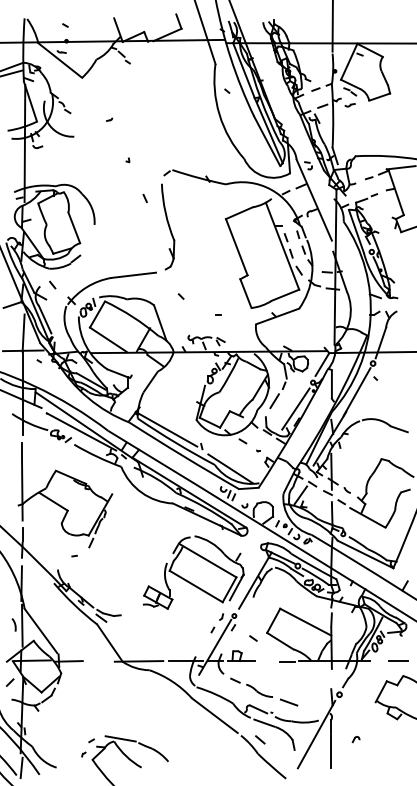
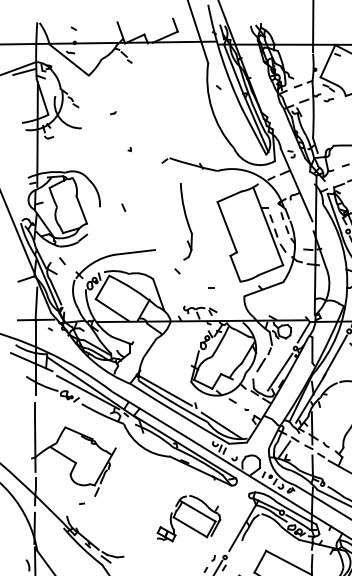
line: (144, 198) -> (123, 207), moved
part: (168, 226) -> (186, 221), moved
part: (193, 572) -> (188, 518), size x0.7

